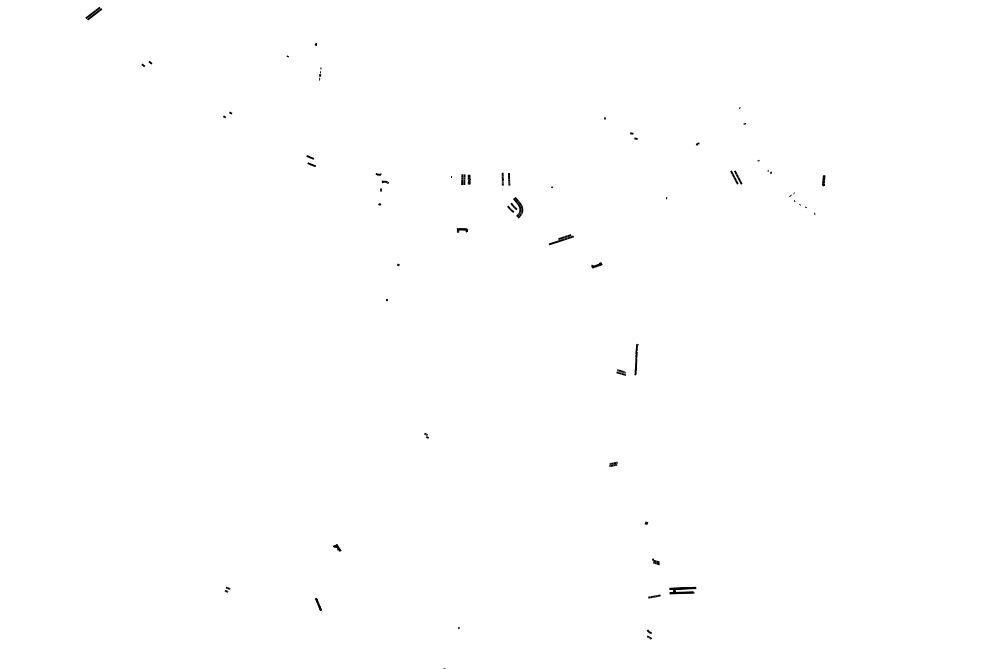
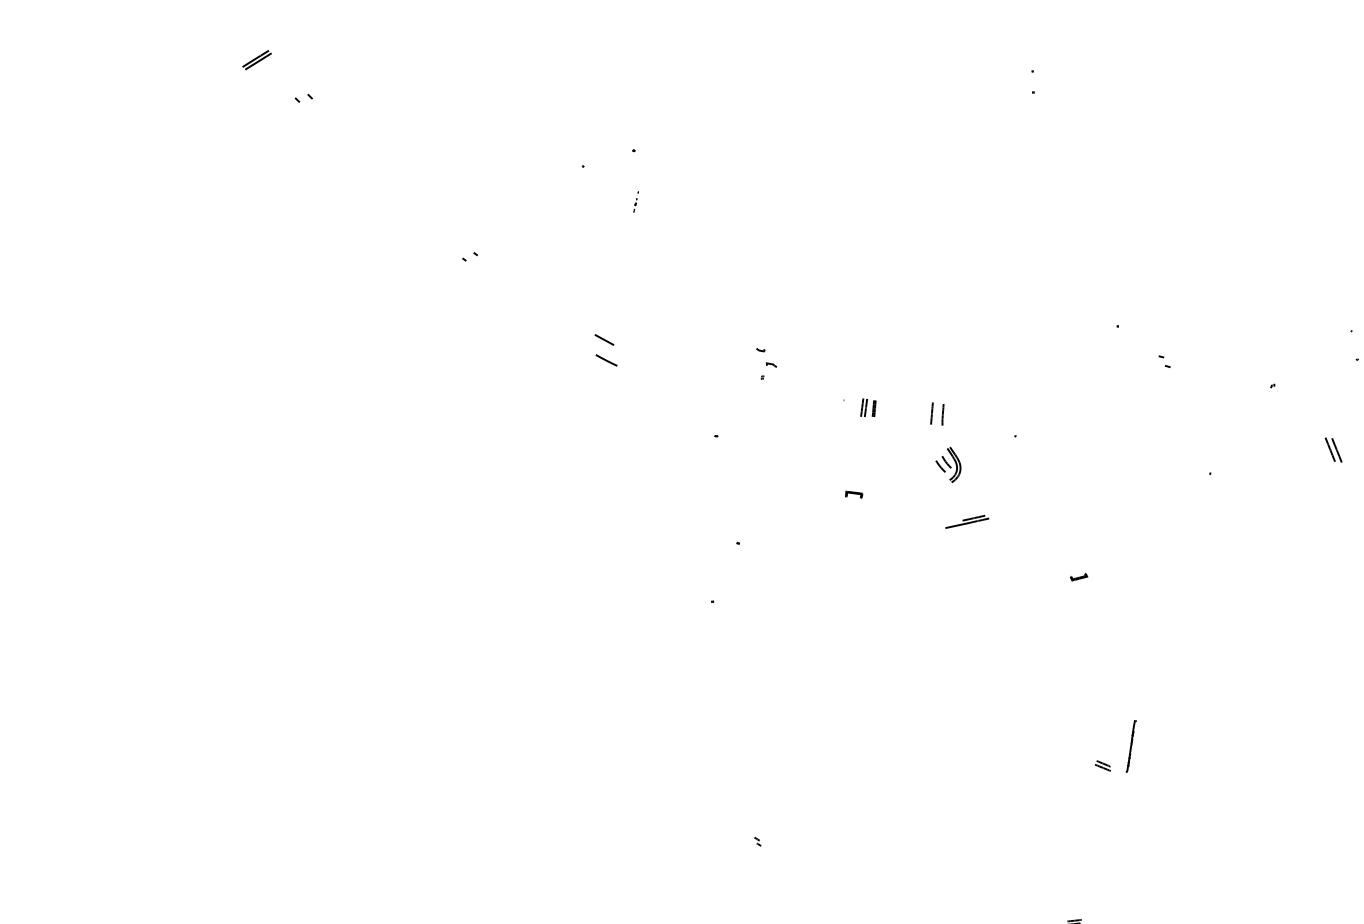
part: (146, 63) -> (303, 97), moved
part: (310, 160) -> (604, 349), size x1.6
part: (381, 182) -> (764, 364), moved
part: (560, 239) -> (966, 521), moved

